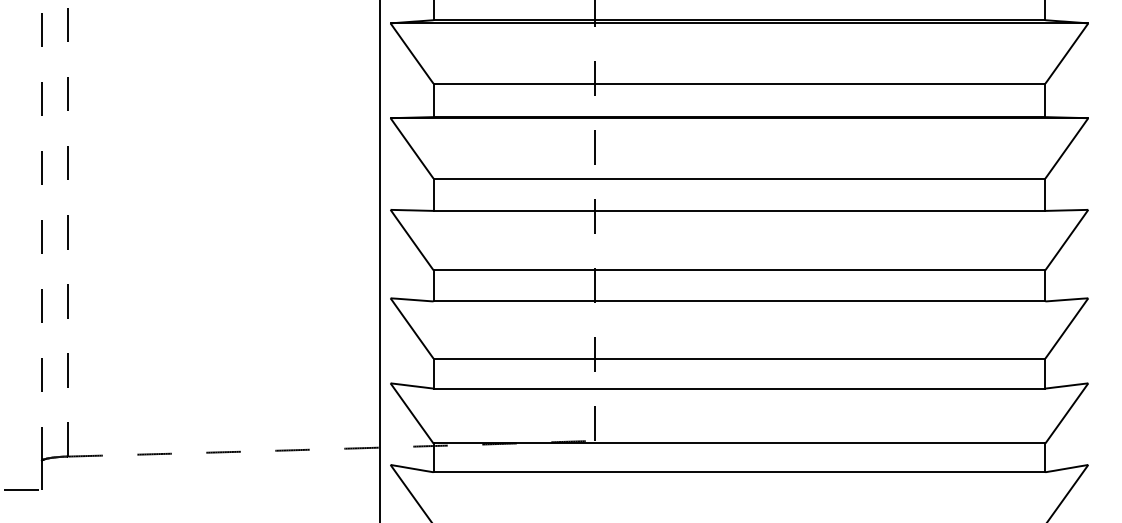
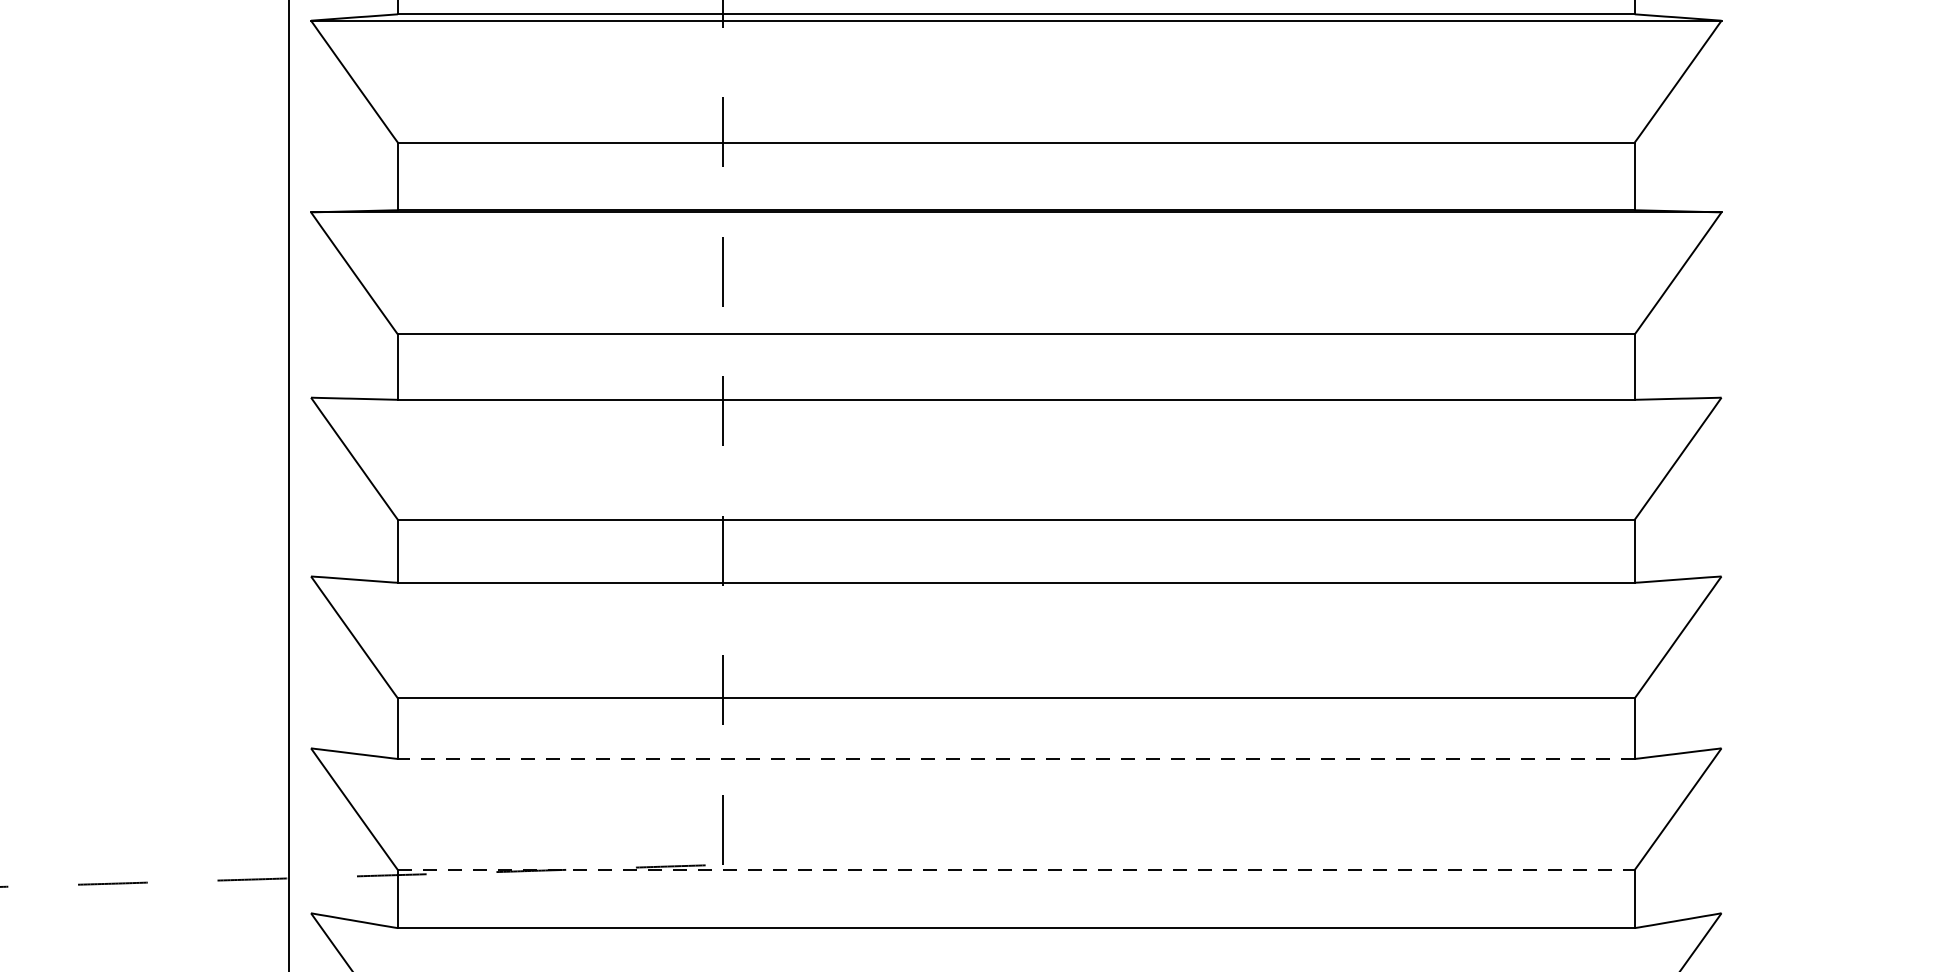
line: (739, 388) -> (1016, 758), solid -> dashed
line: (739, 443) -> (1016, 869), solid -> dashed

